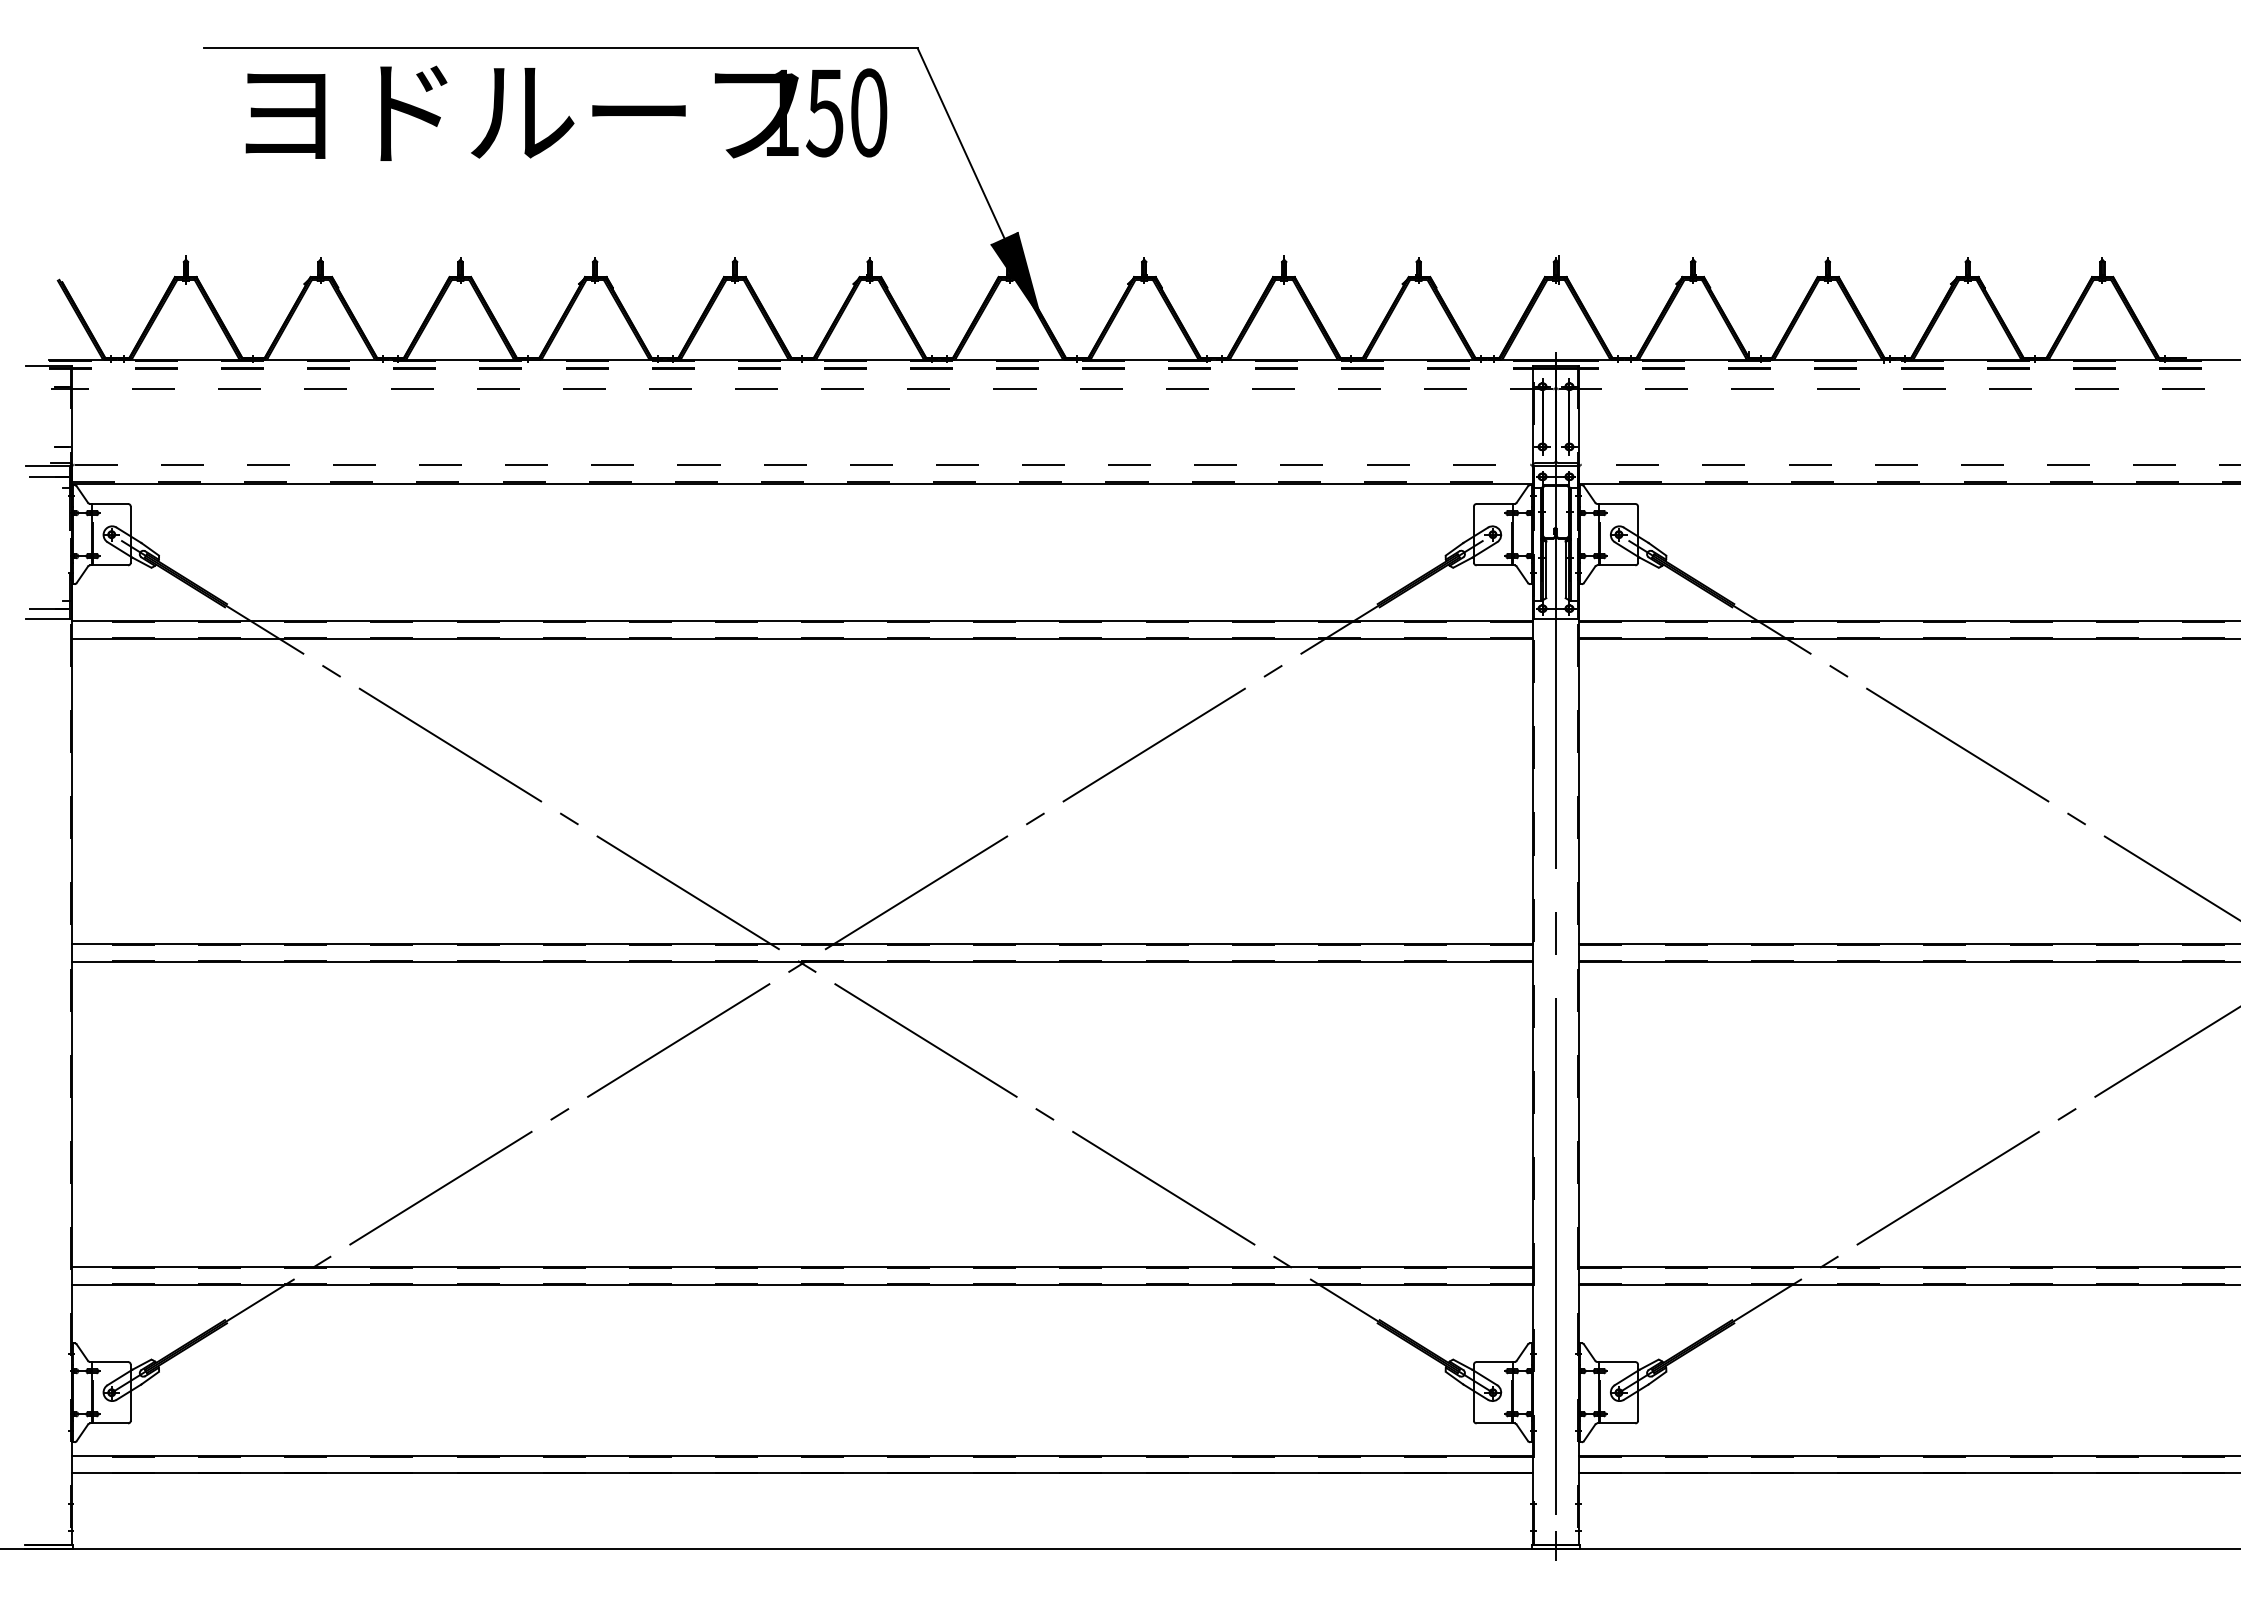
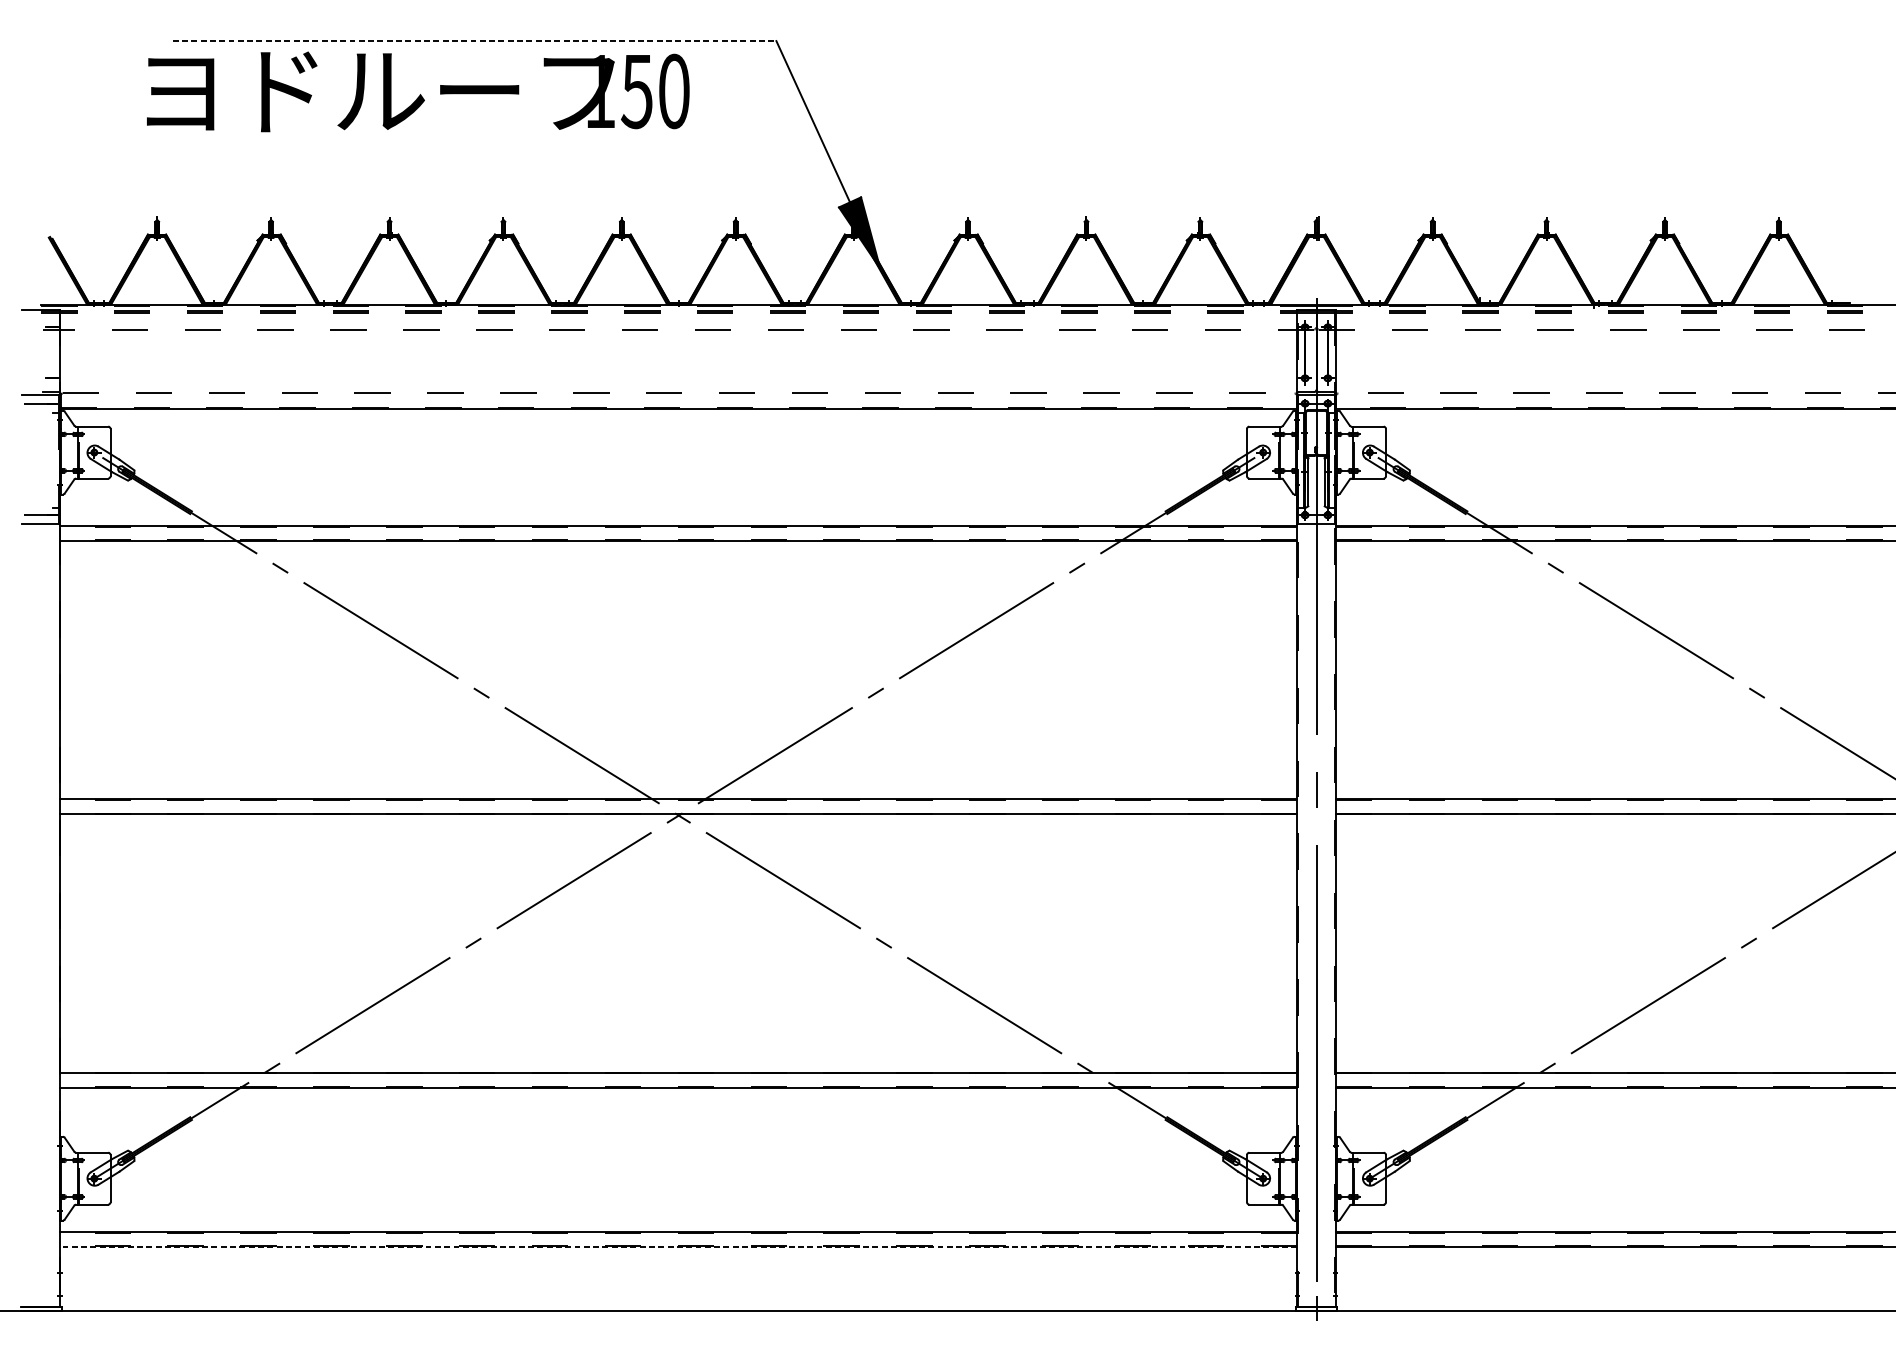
line: (560, 48) -> (474, 41), solid -> dashed
text: (566, 112) -> (418, 91), moved
line: (802, 1473) -> (678, 1247), solid -> dashed

